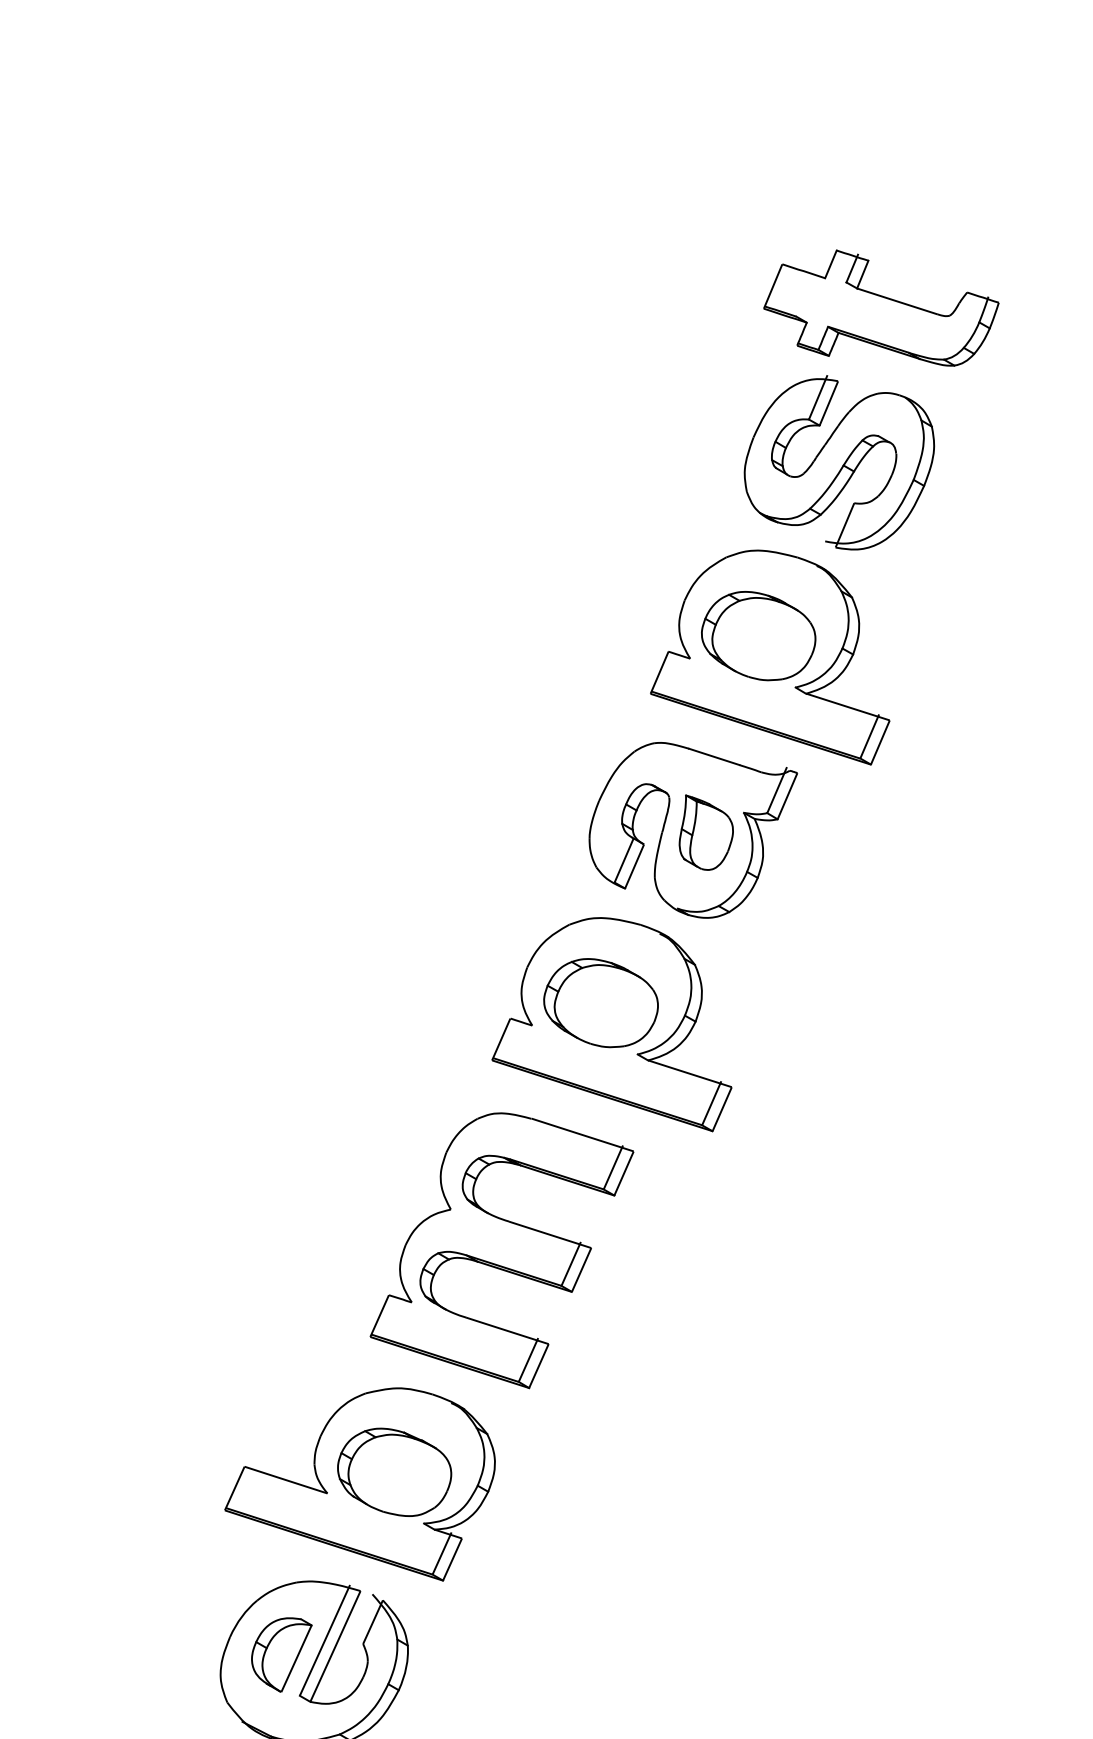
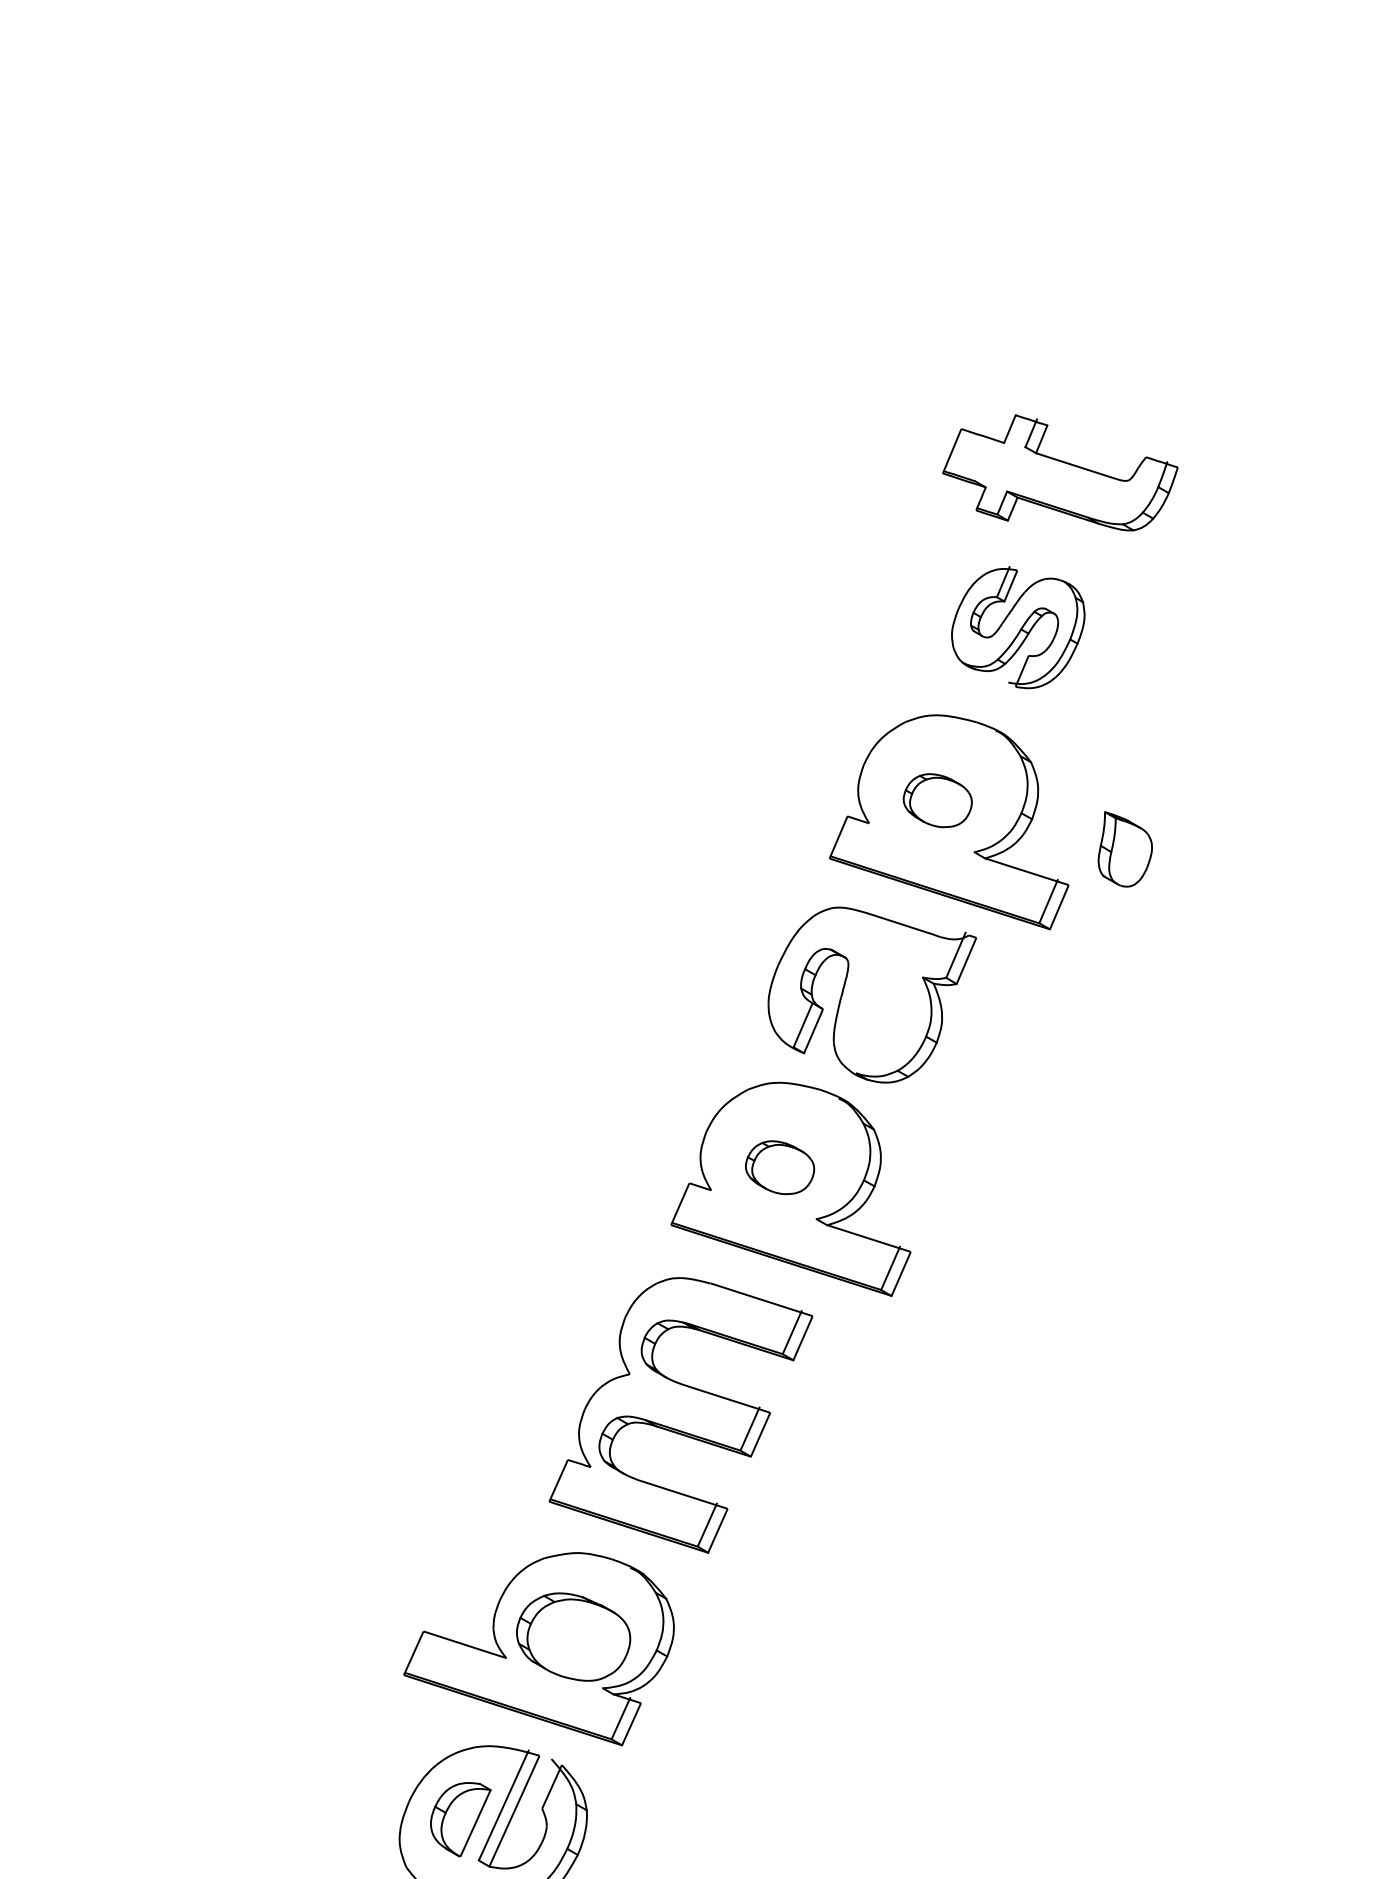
part: (838, 462) -> (1017, 627), size x0.7
part: (758, 635) -> (937, 800), size x0.6
part: (705, 832) -> (1124, 849), moved
part: (600, 1002) -> (779, 1167), size x0.6

